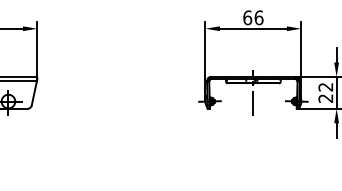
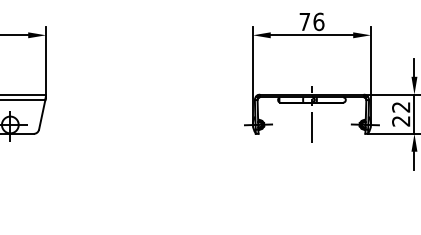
text: (247, 17) -> (304, 21), 66 -> 76

